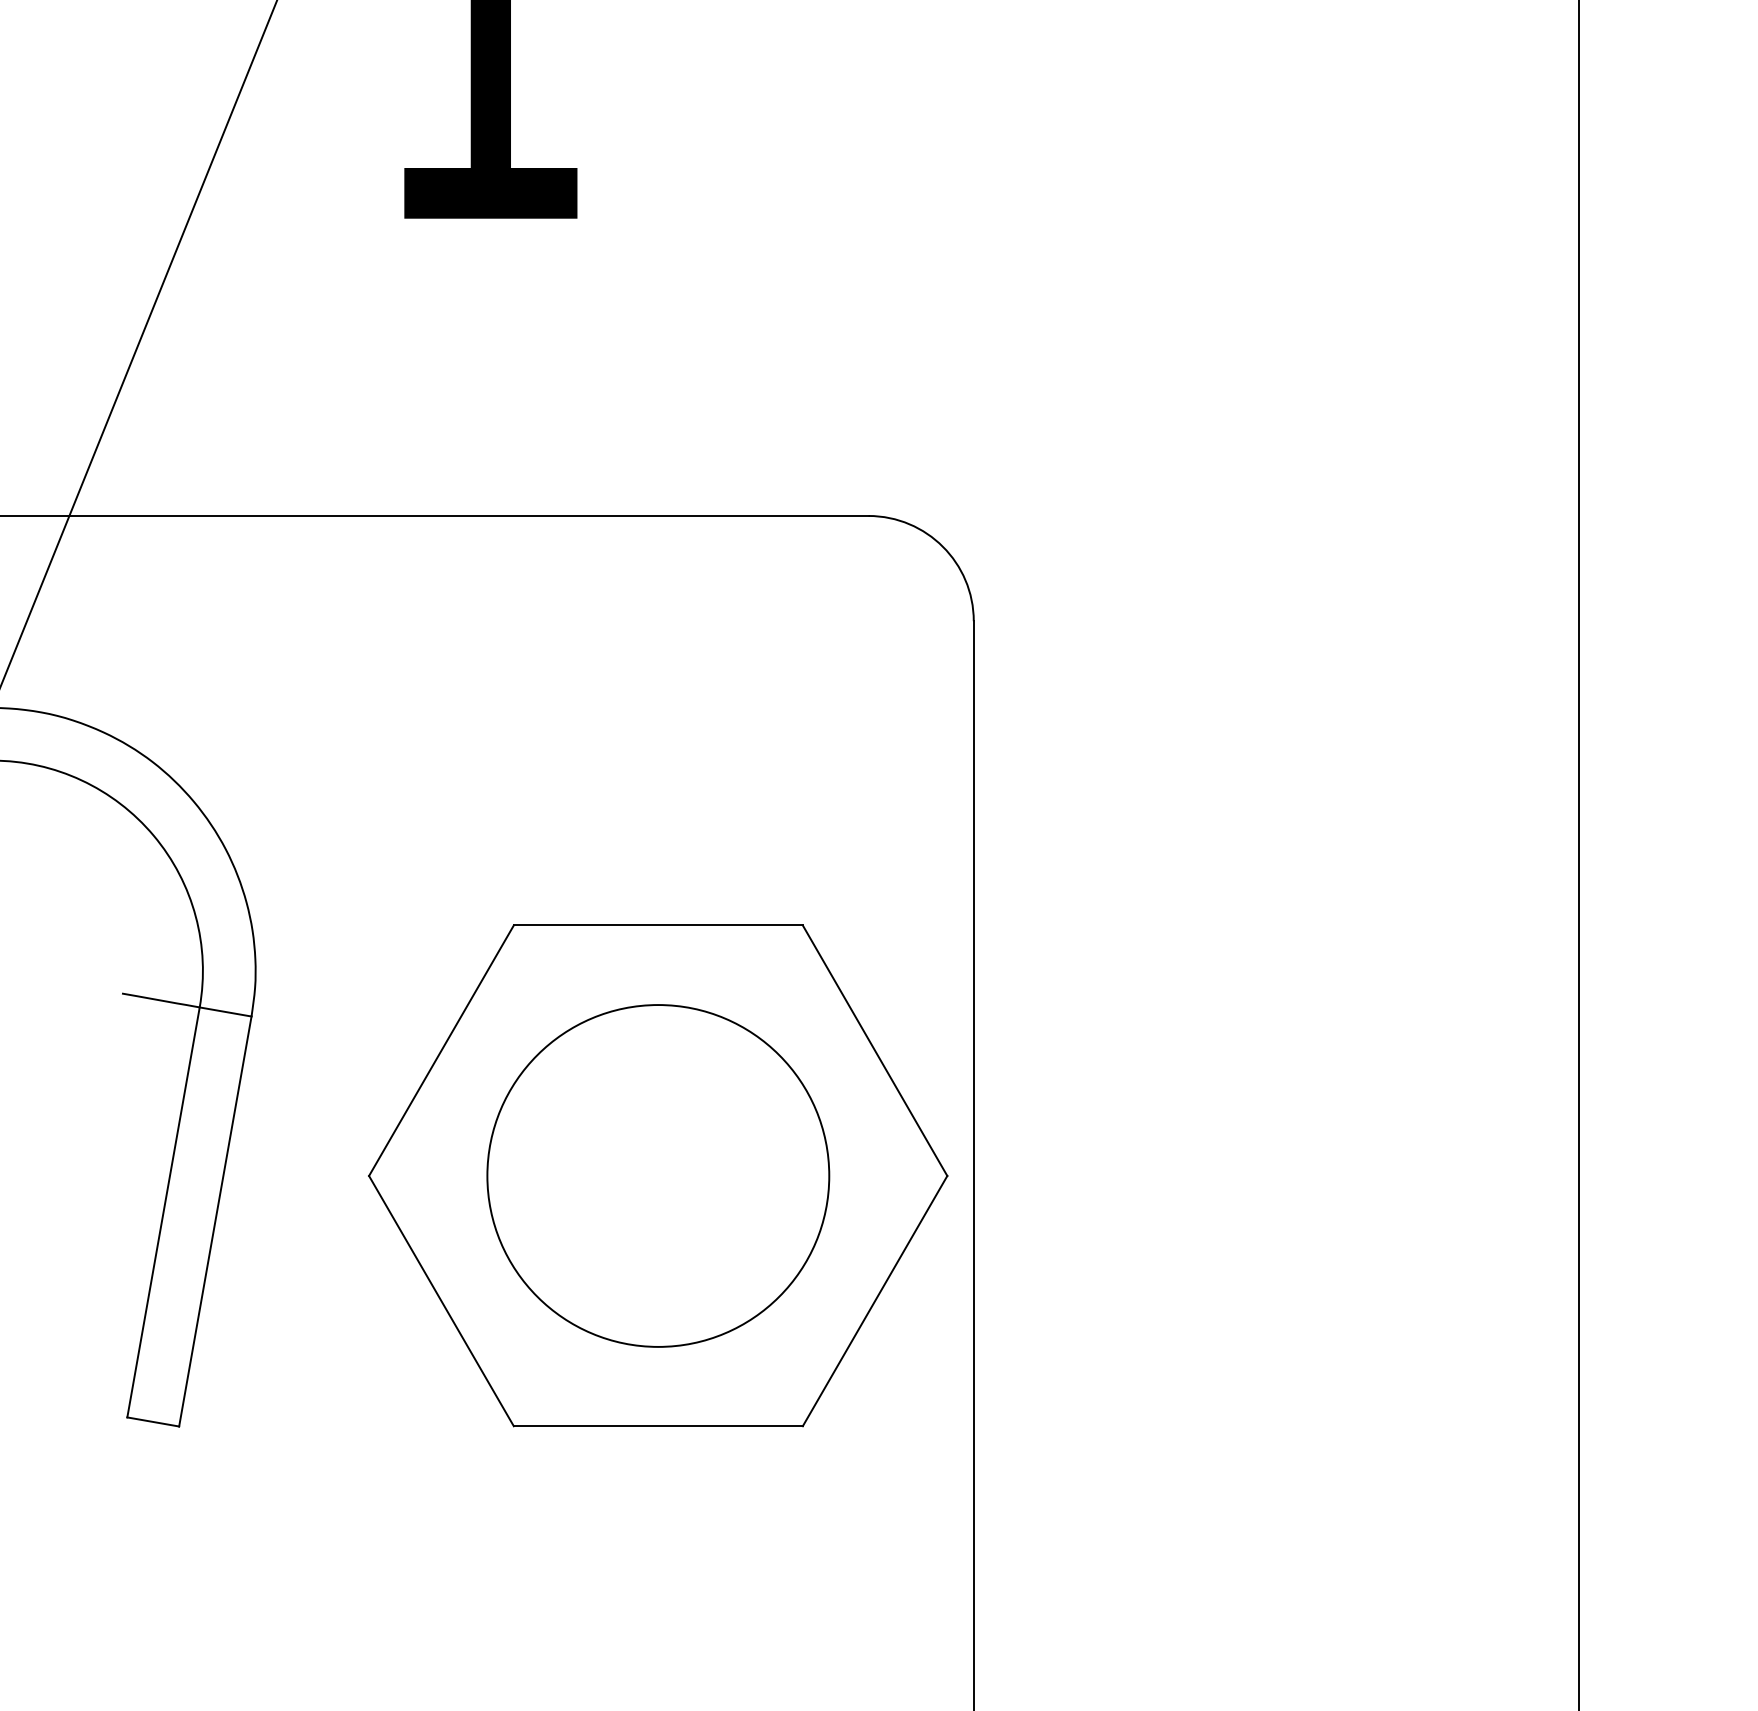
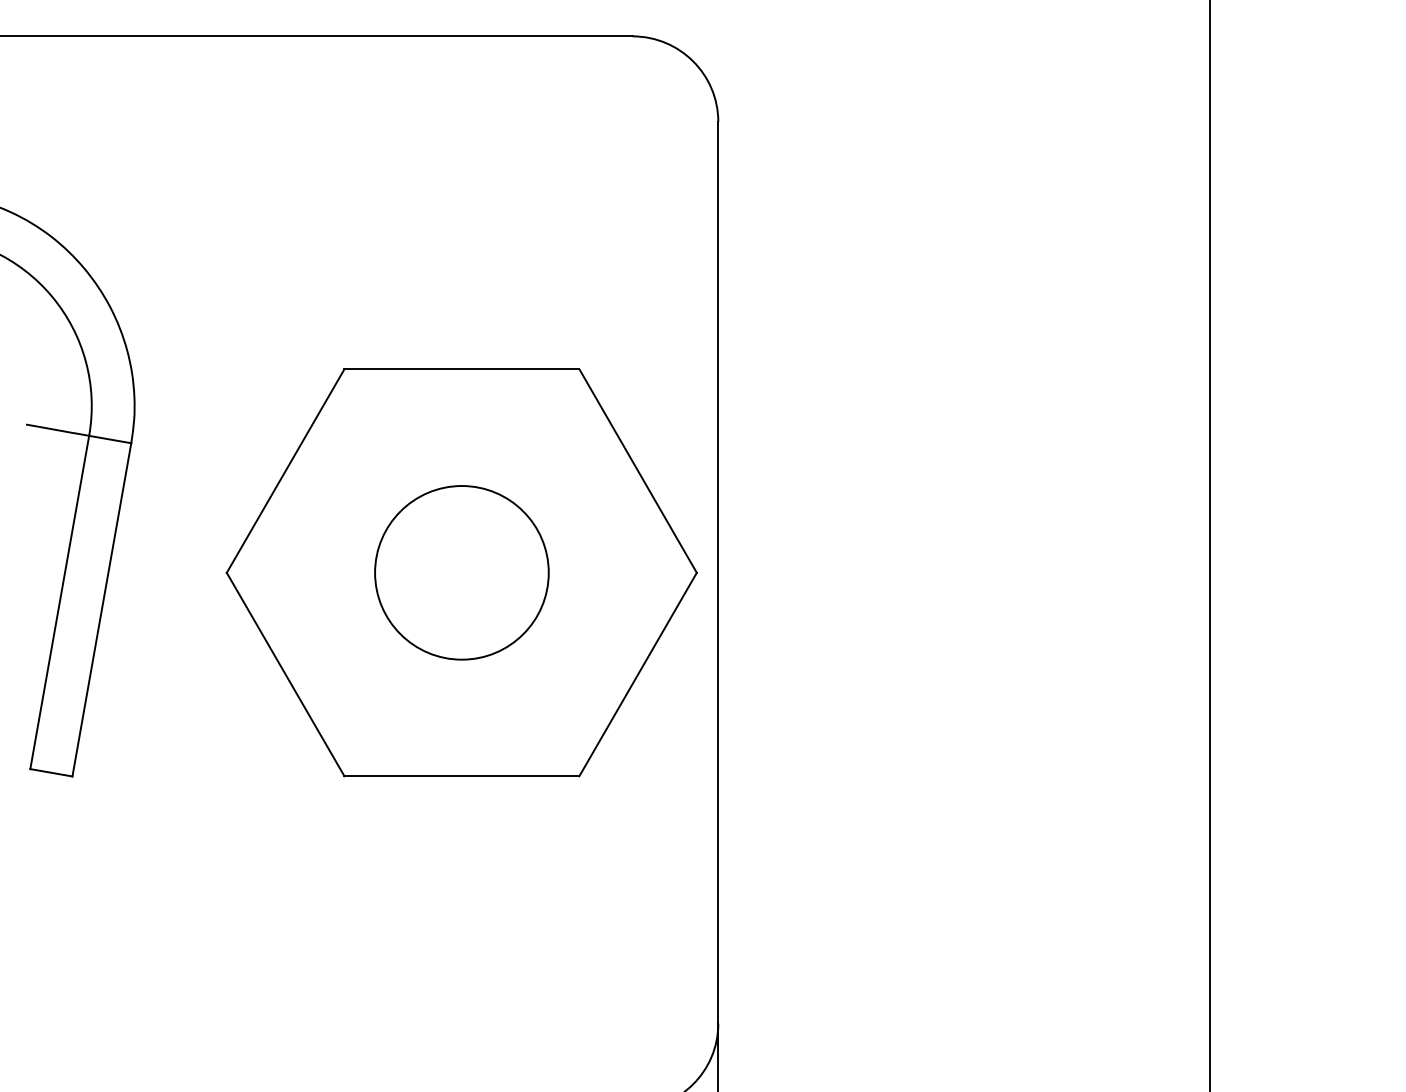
circle: (658, 1175) -> (462, 572), size x0.62

